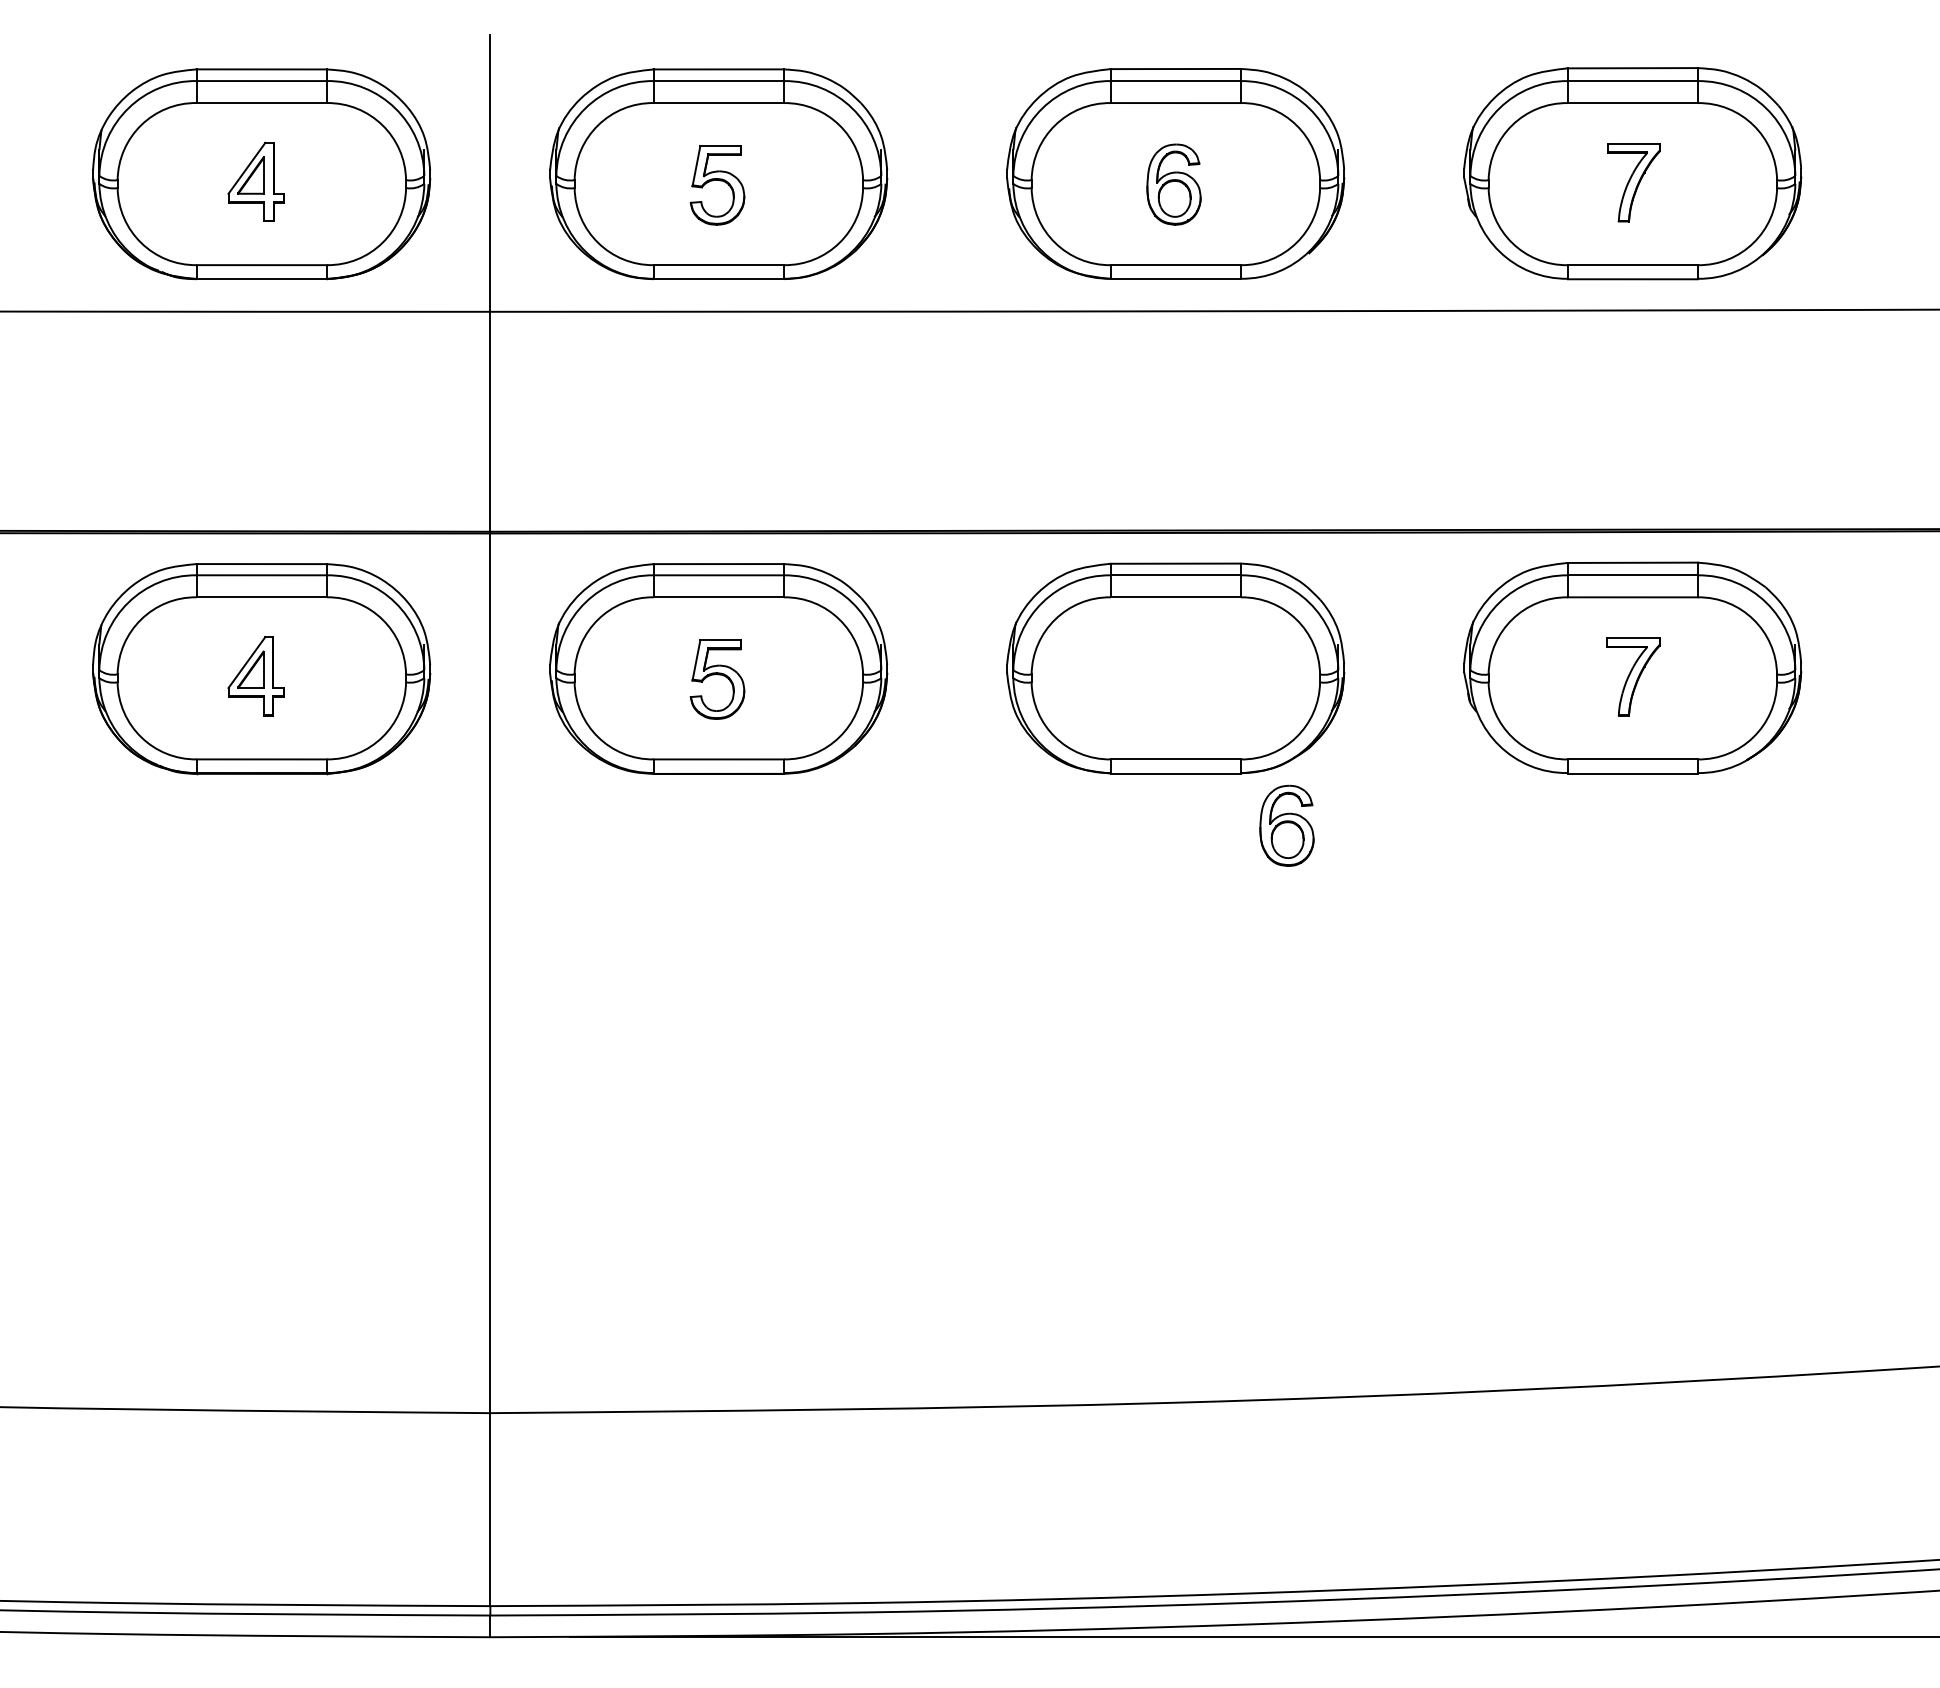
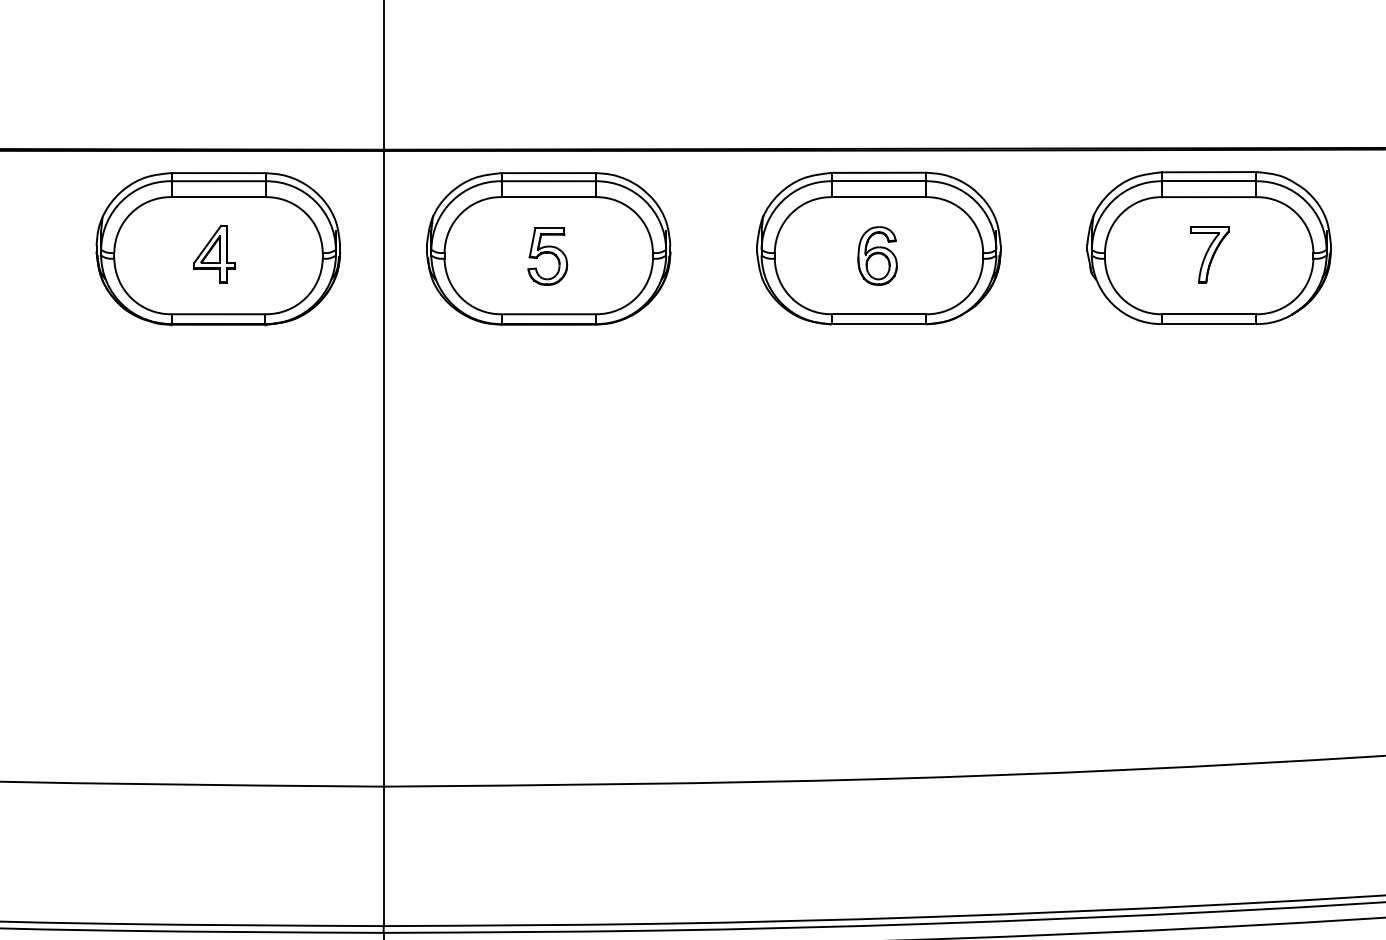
part: (1286, 825) -> (877, 255), moved

